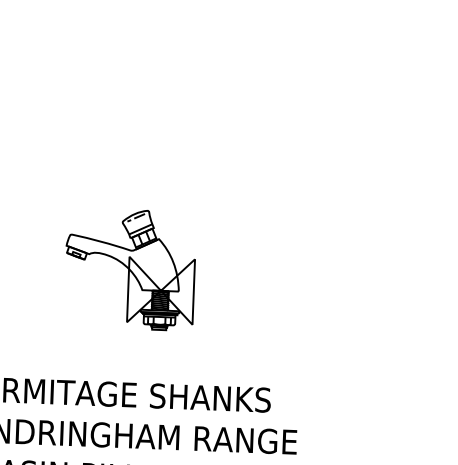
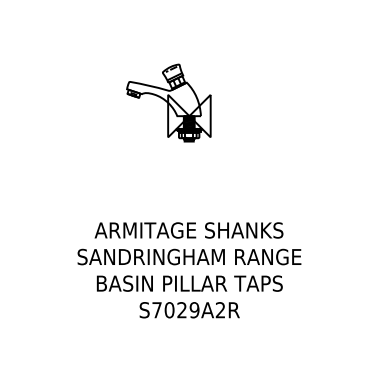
part: (129, 268) -> (168, 102), moved

